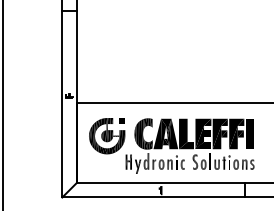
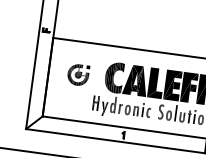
part: (107, 136) -> (78, 75), size x0.6

